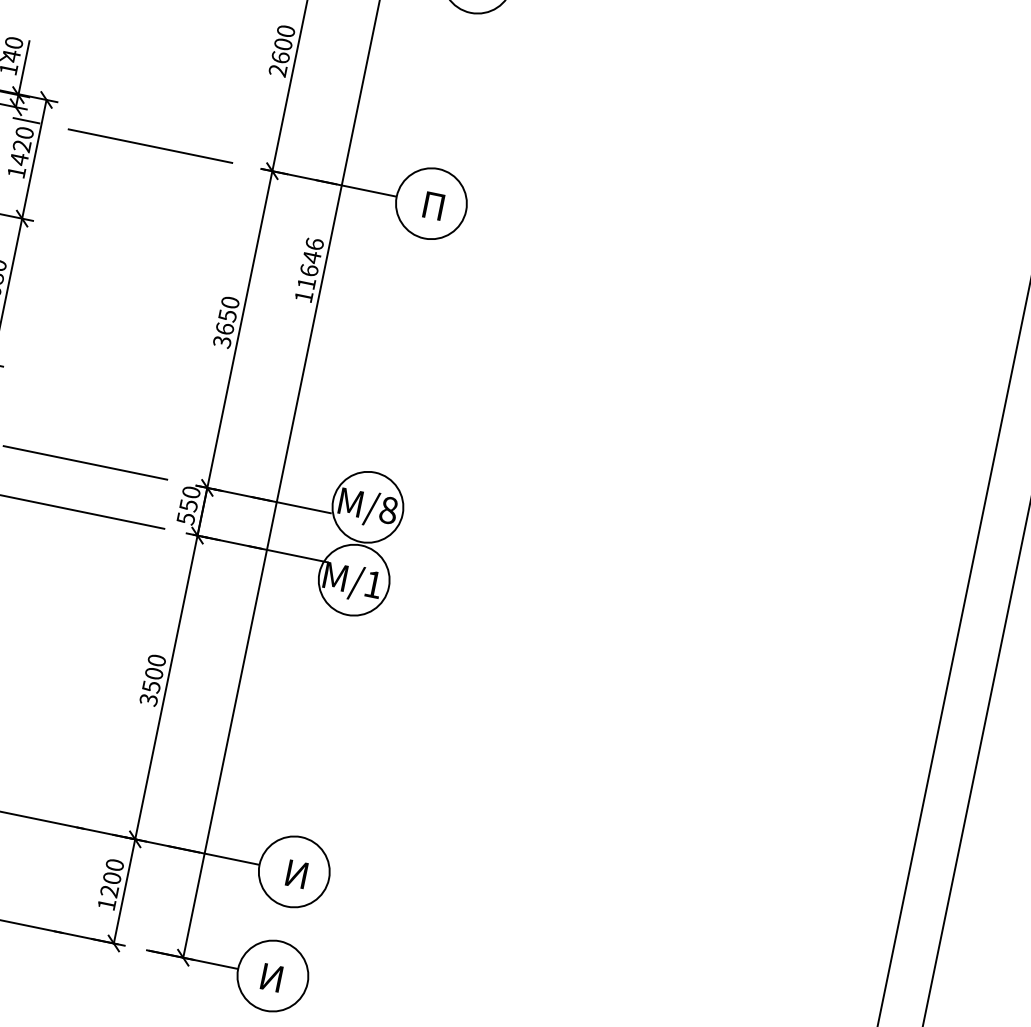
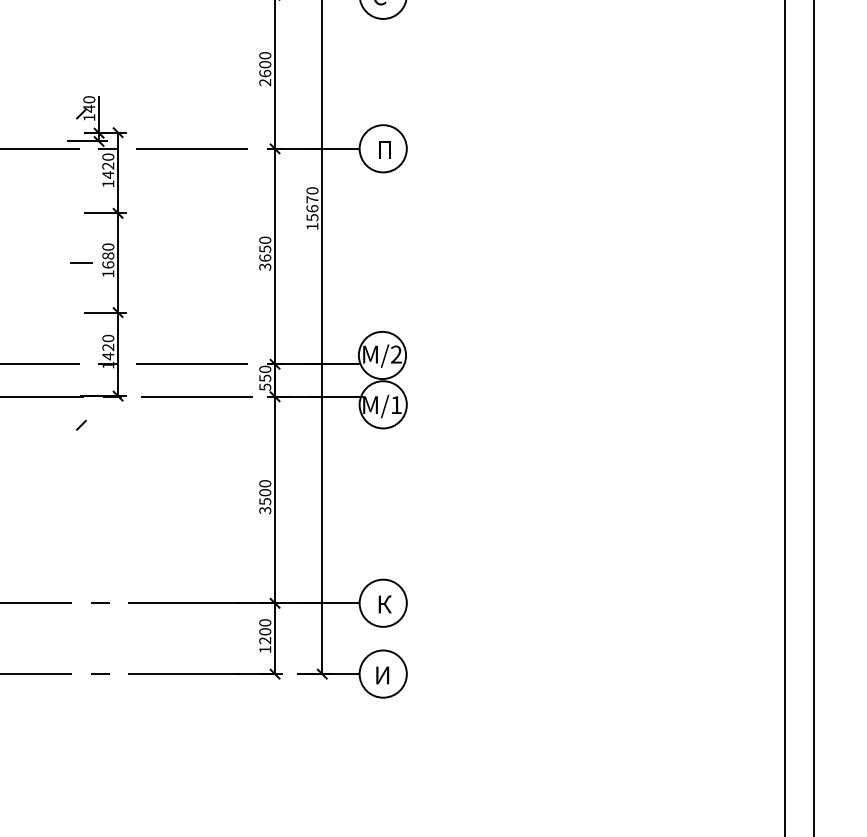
text: (310, 264) -> (312, 204), 11646 -> 15670
text: (388, 510) -> (396, 354), /8 -> /2
text: (297, 872) -> (385, 603), И -> К

